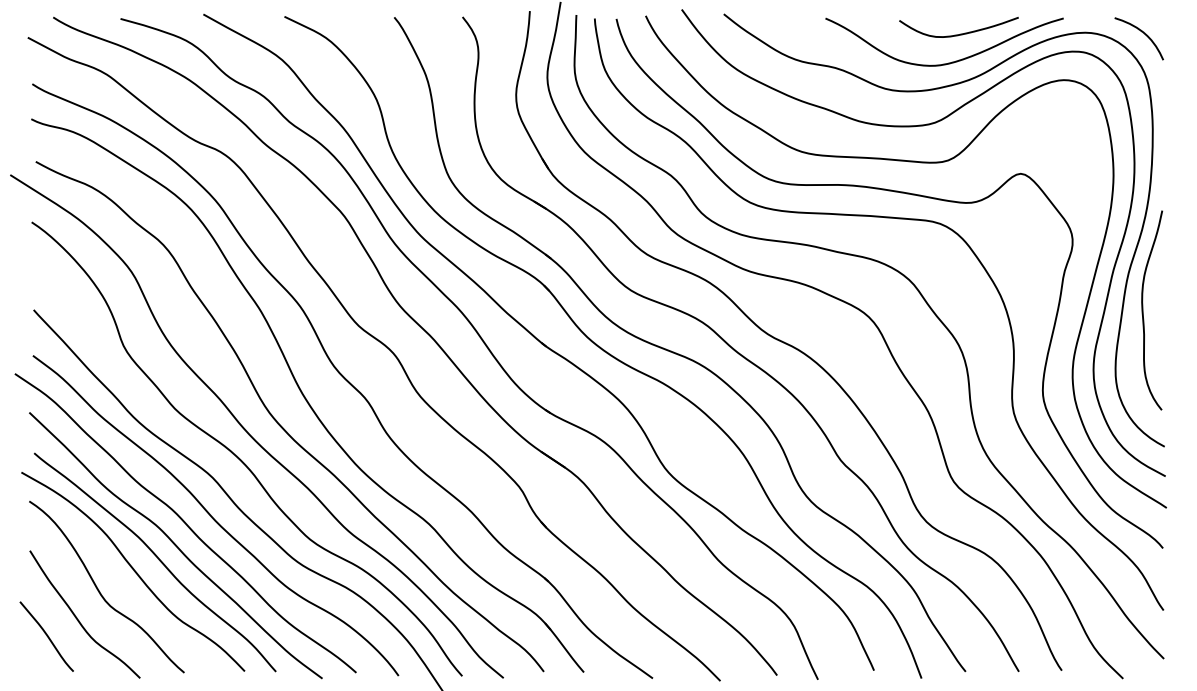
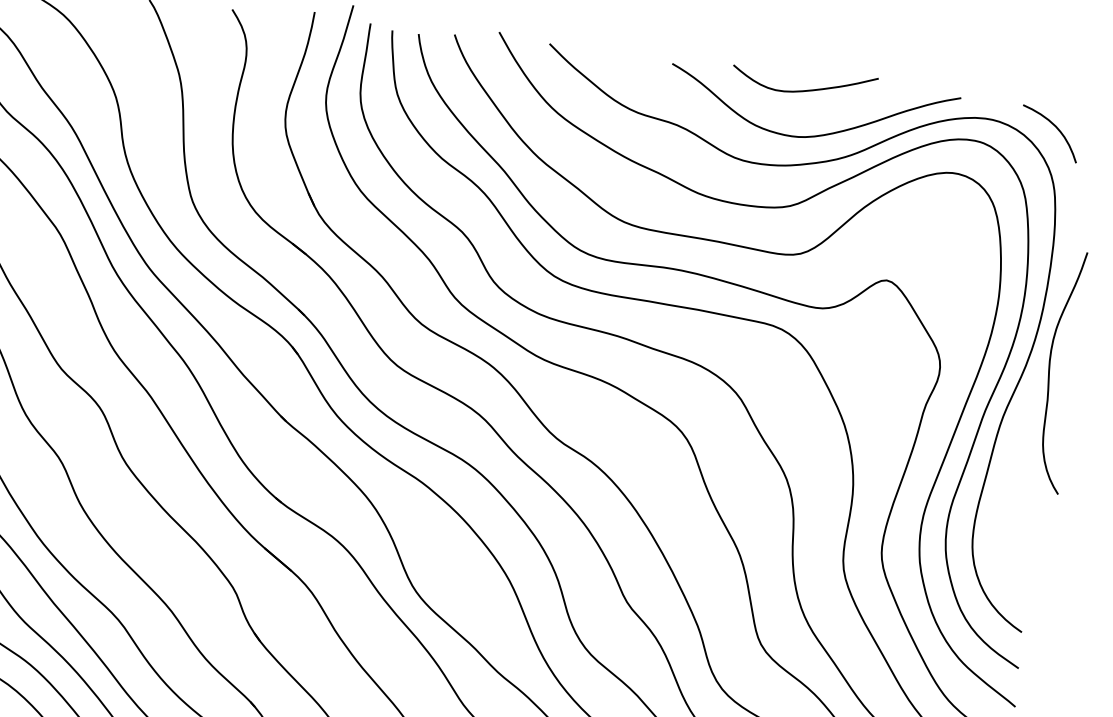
curve: (960, 33) -> (805, 89), moved
curve: (1143, 310) -> (1050, 370), moved

